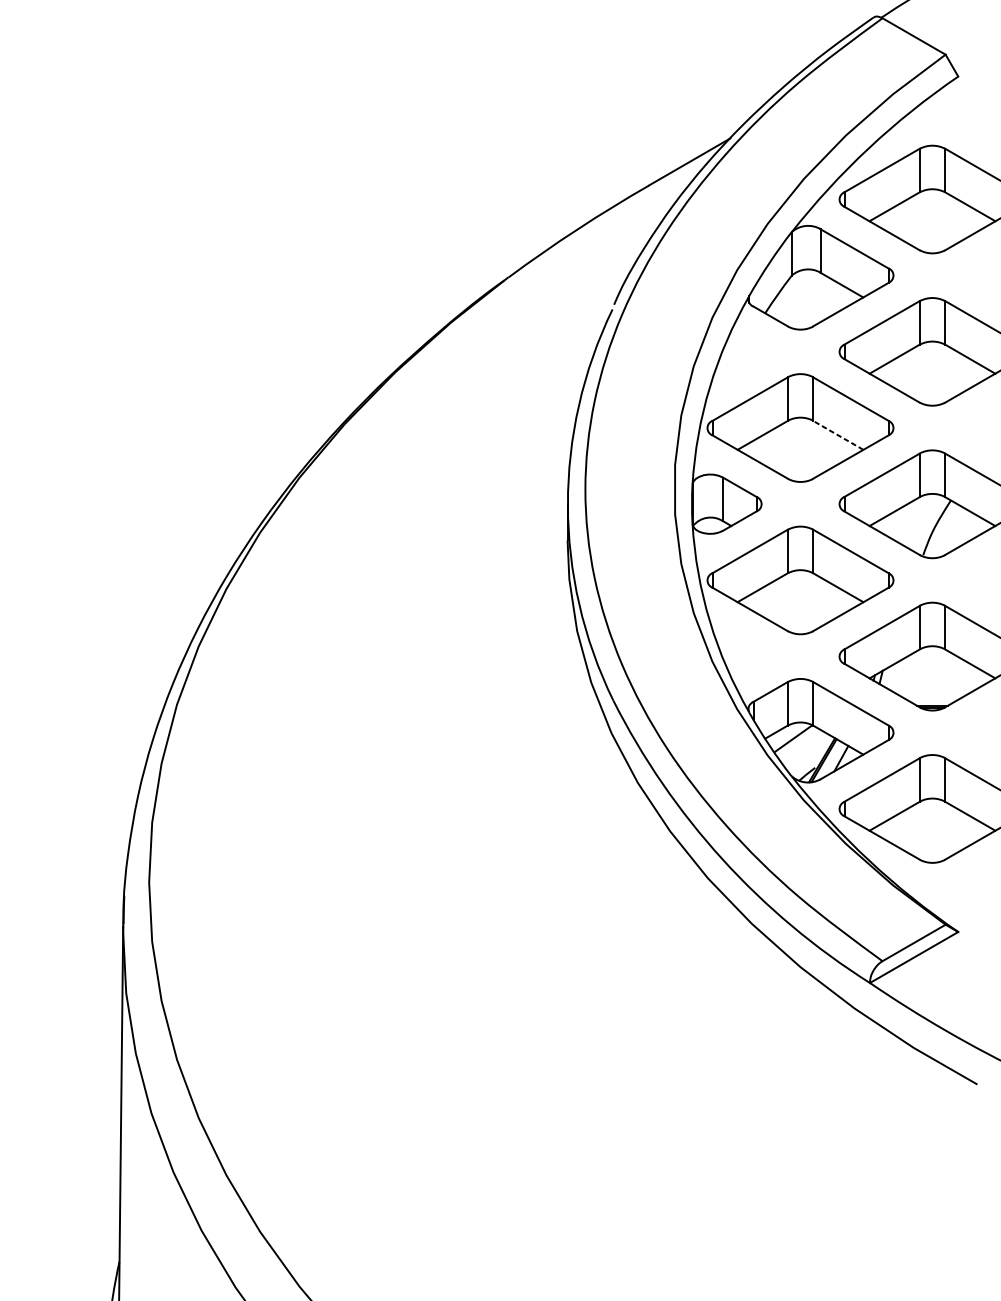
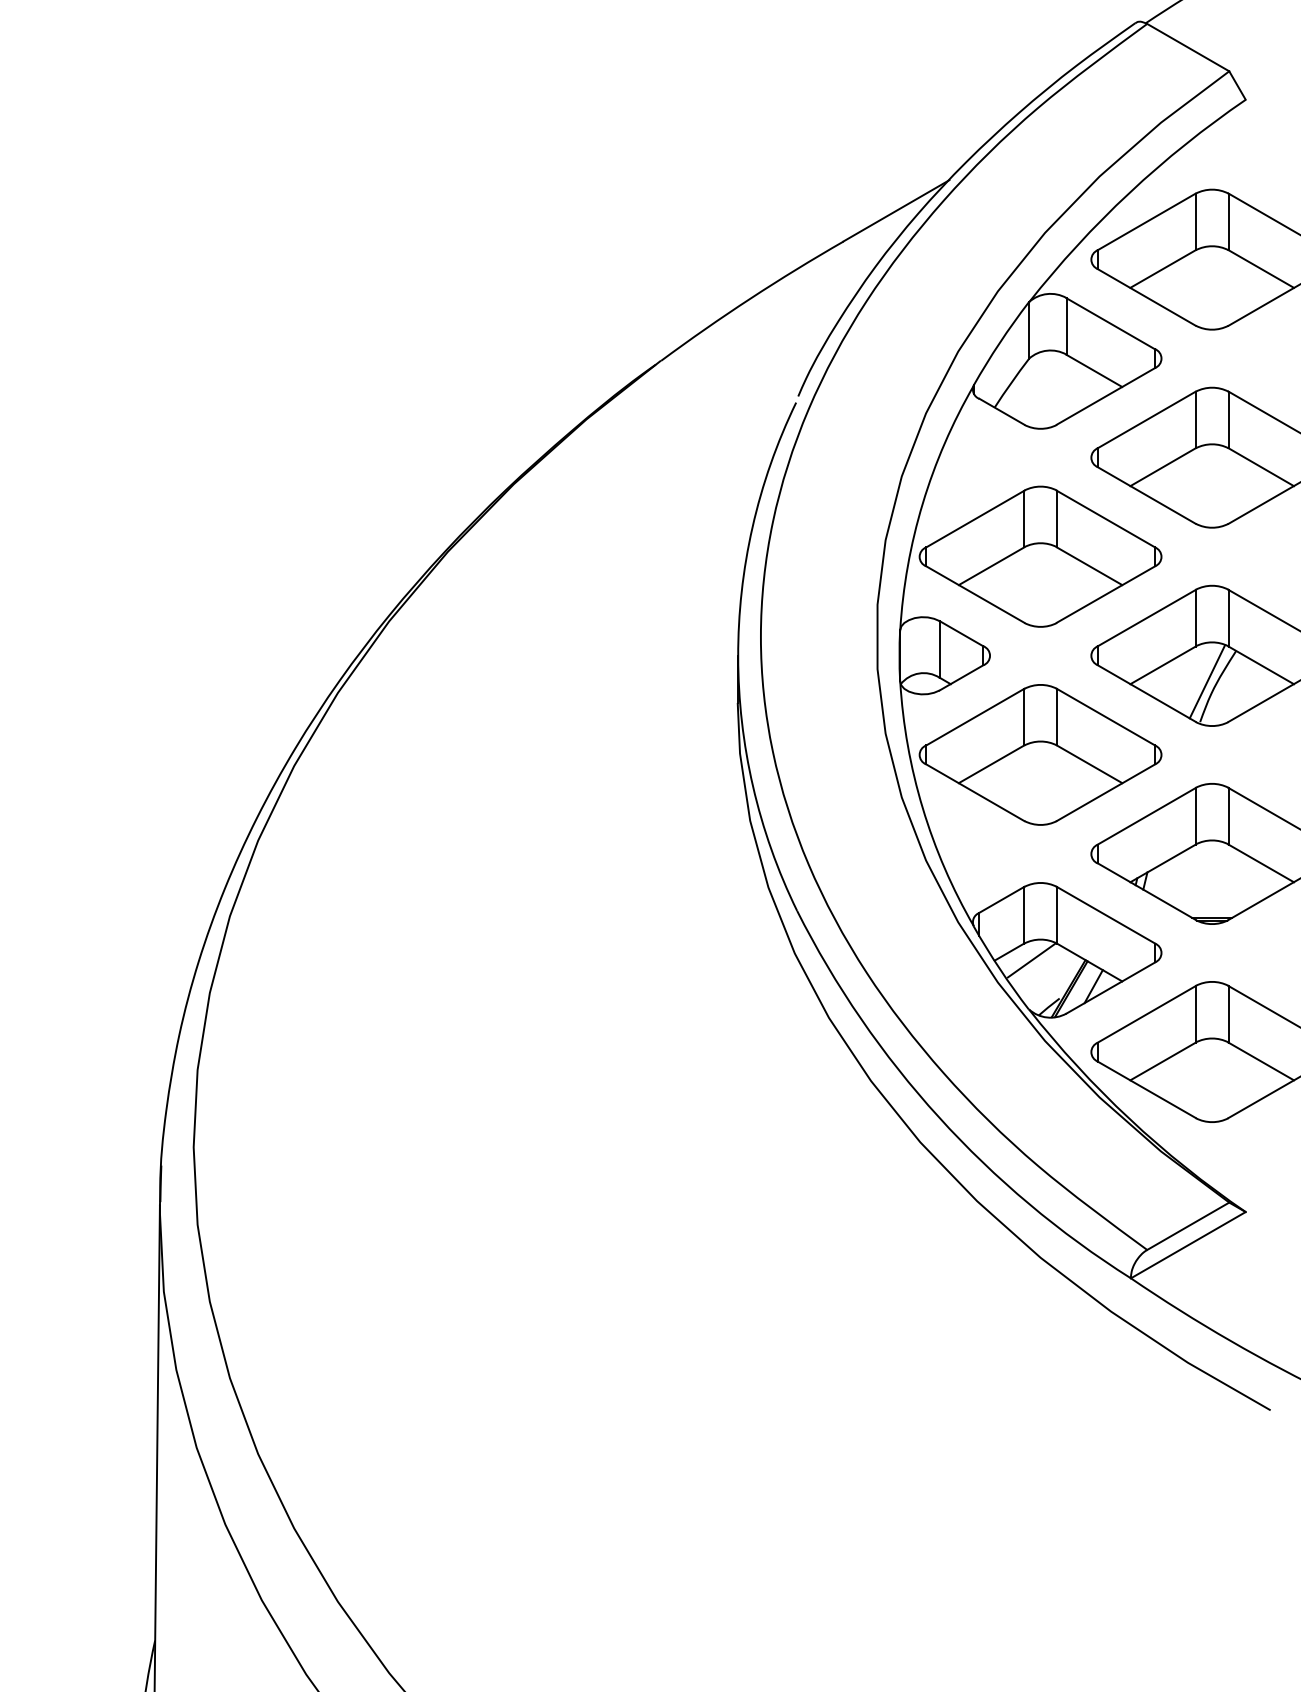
line: (838, 435) -> (1089, 566), dashed -> solid
line: (928, 523) -> (1207, 681), added

